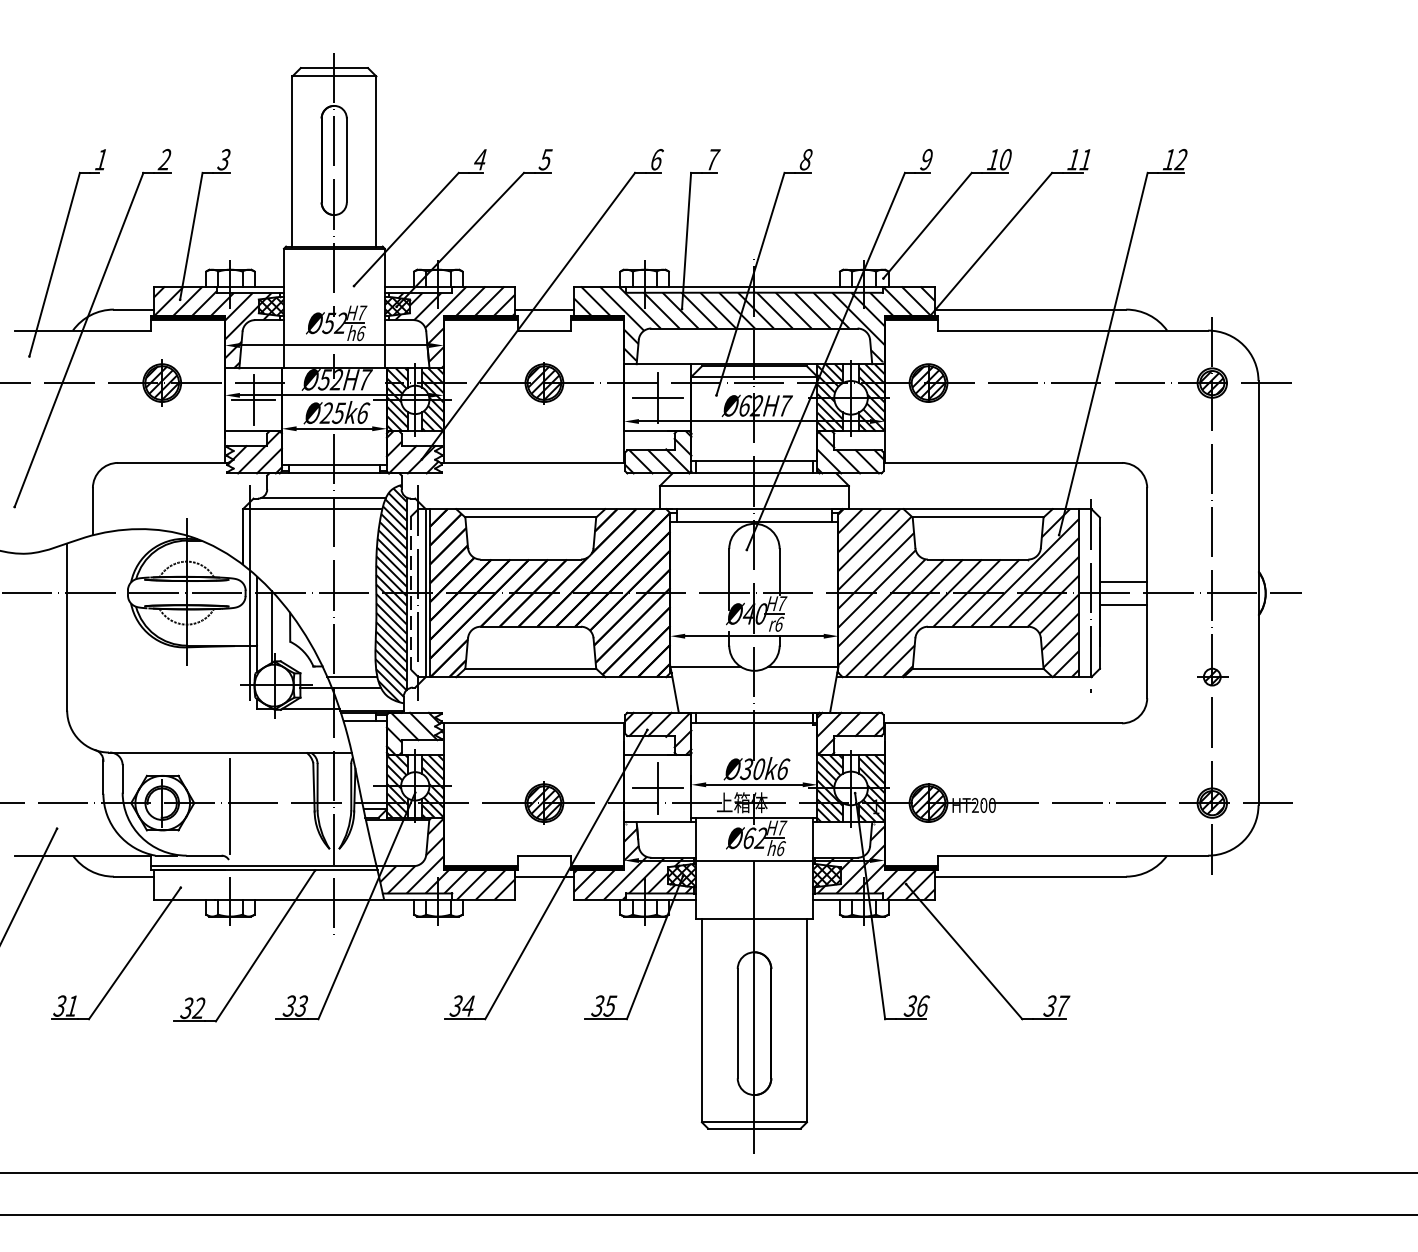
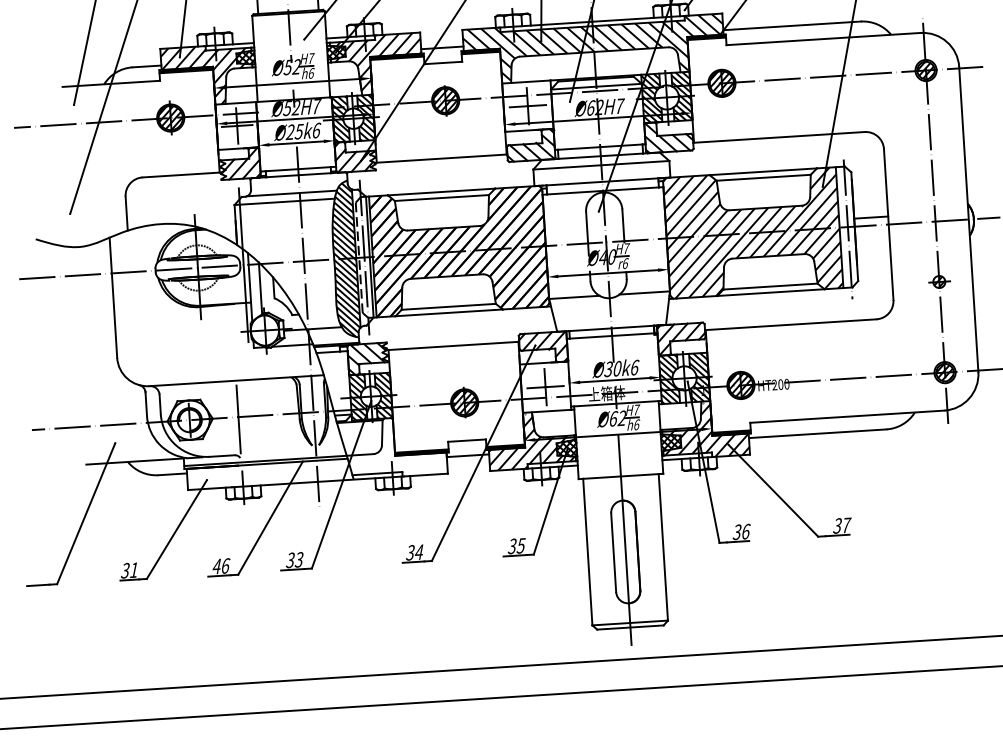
line: (1123, 604) -> (872, 233), removed
line: (352, 677) -> (320, 321), removed
hatch: (445, 859) -> (396, 447), removed
text: (193, 1008) -> (221, 566), 32 -> 46

